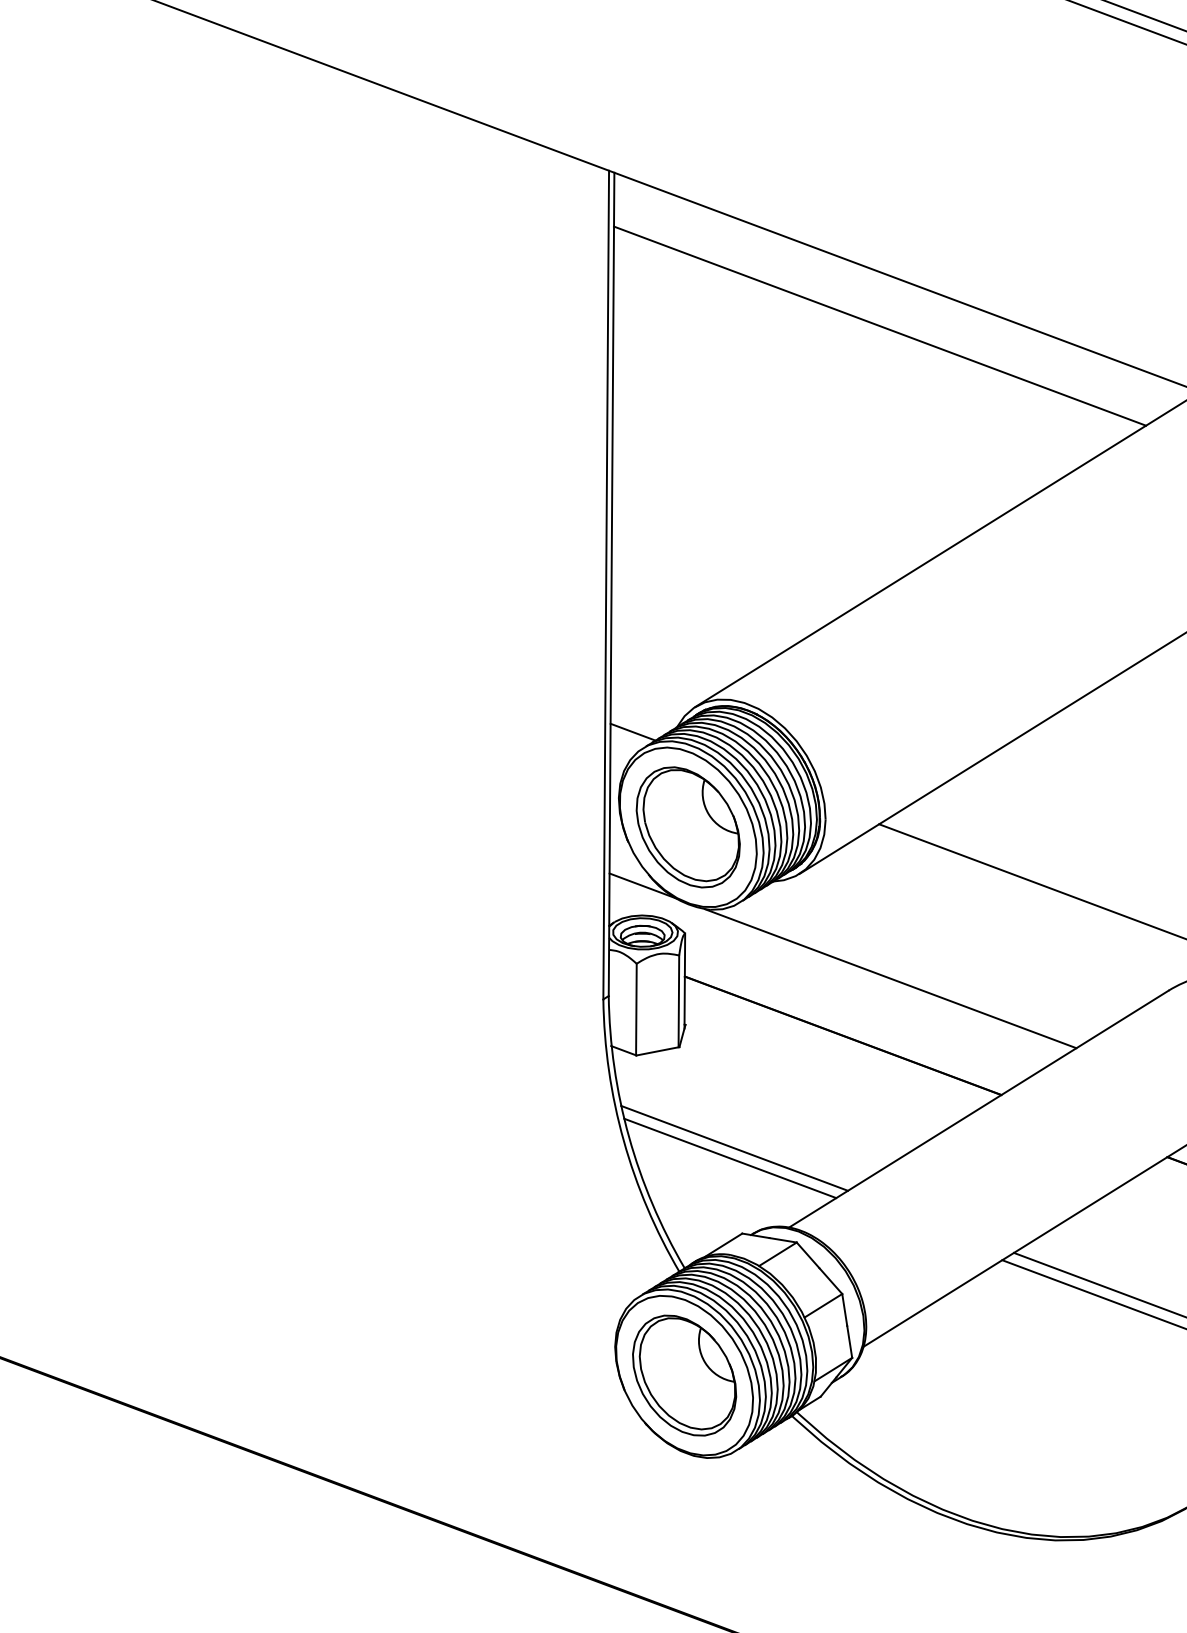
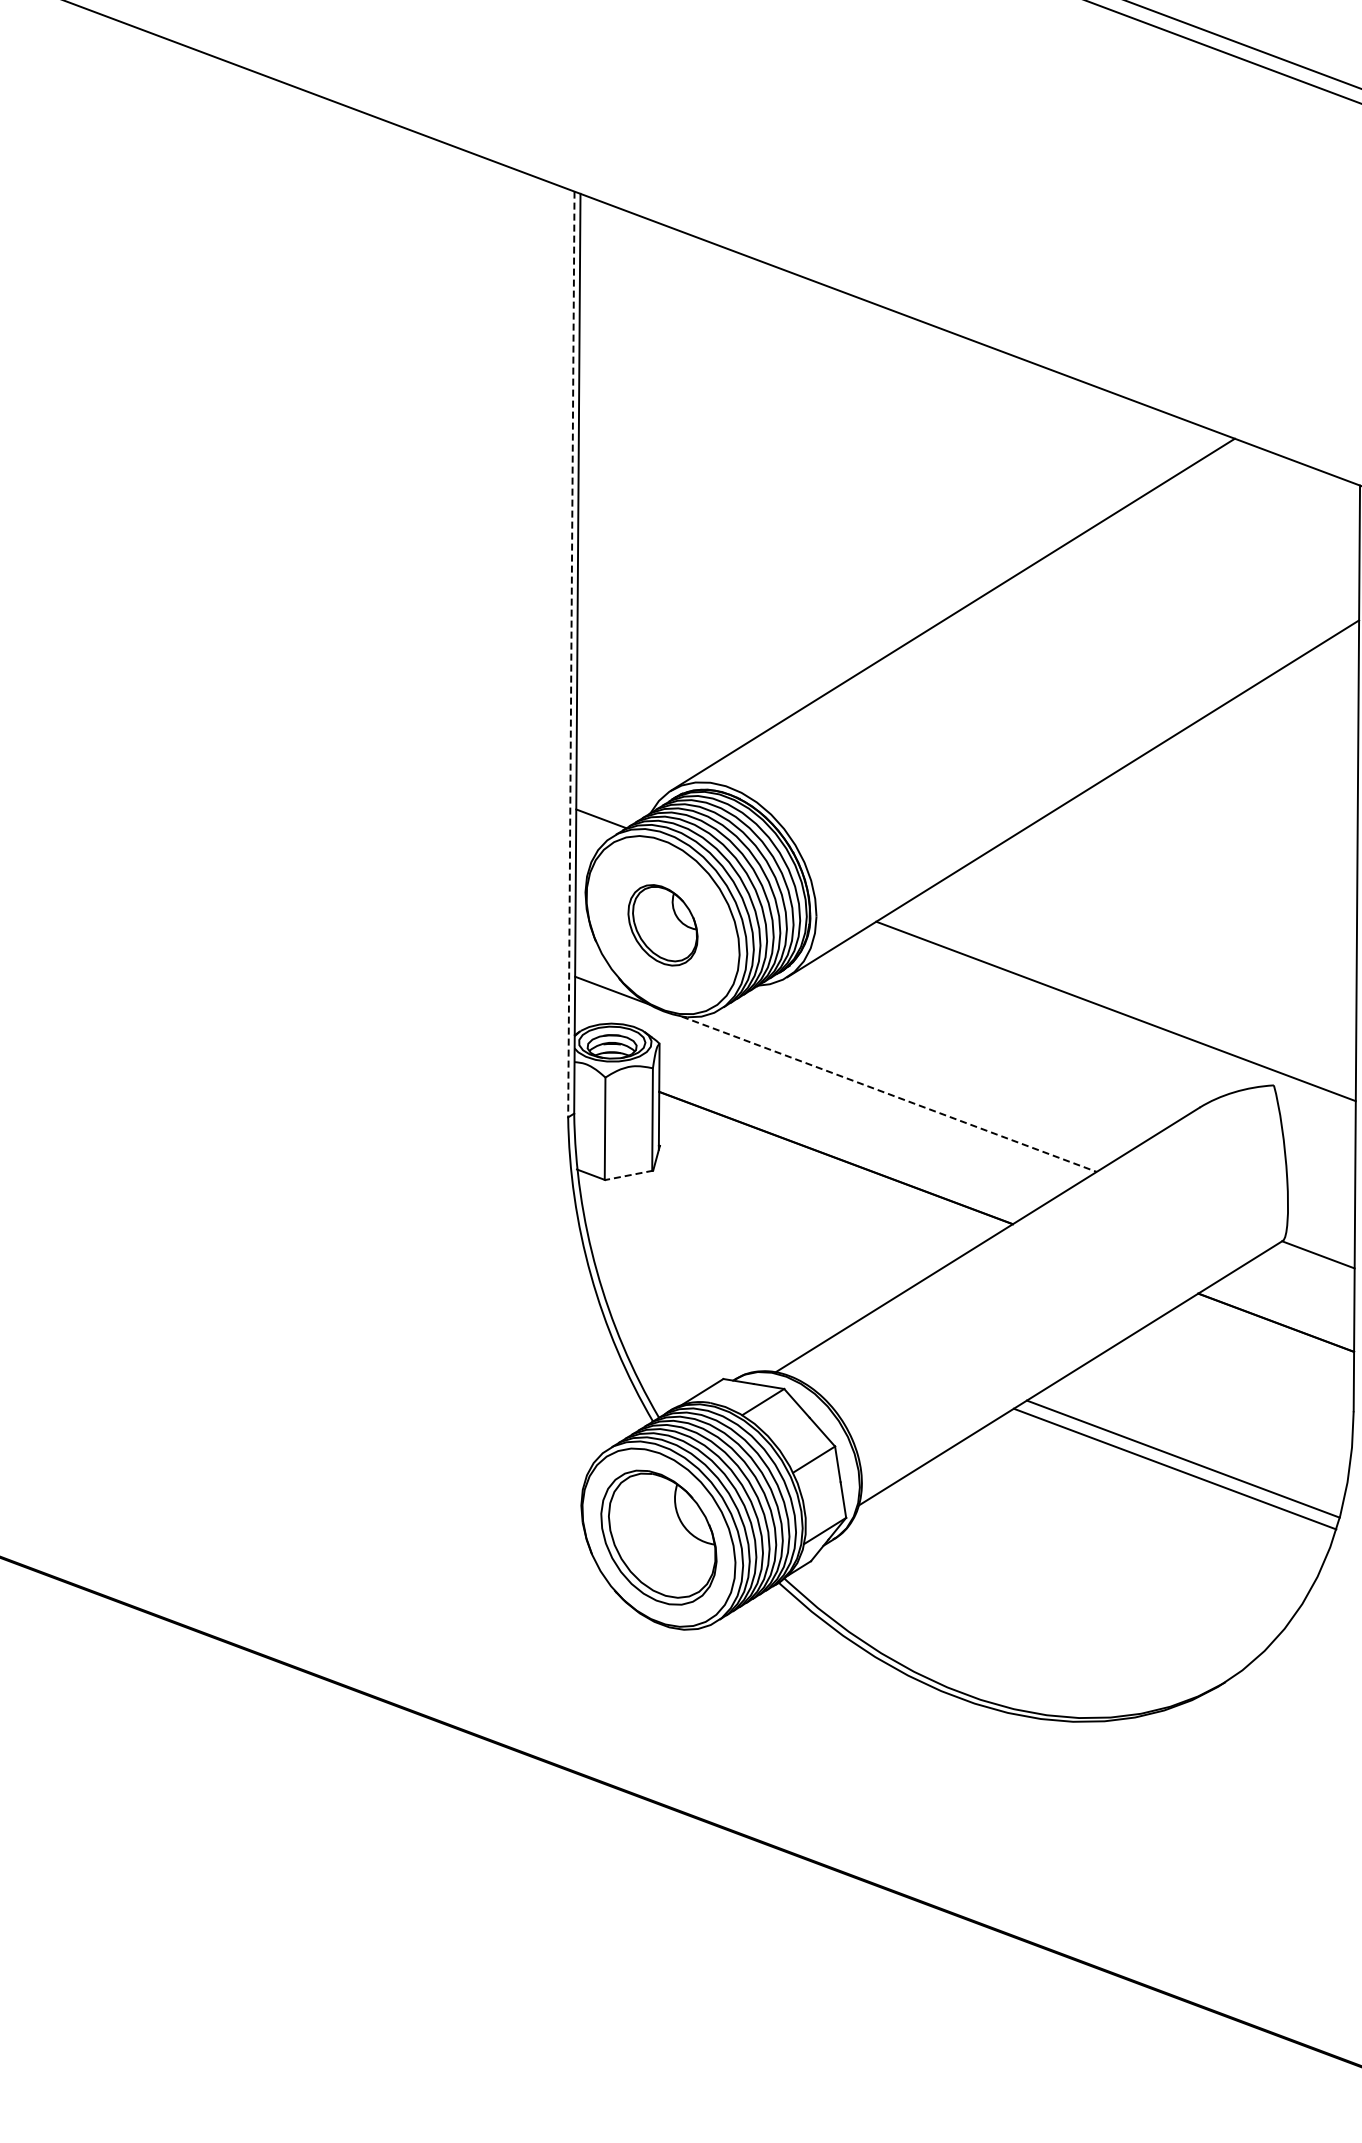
line: (880, 326) -> (877, 365), removed
line: (606, 585) -> (571, 654), solid -> dashed
part: (687, 827) -> (662, 925), size x0.6
line: (890, 978) -> (889, 1094), solid -> dashed
line: (657, 1051) -> (628, 1175), solid -> dashed
line: (734, 1148) -> (714, 1283), removed
line: (729, 1157) -> (709, 1294), removed

